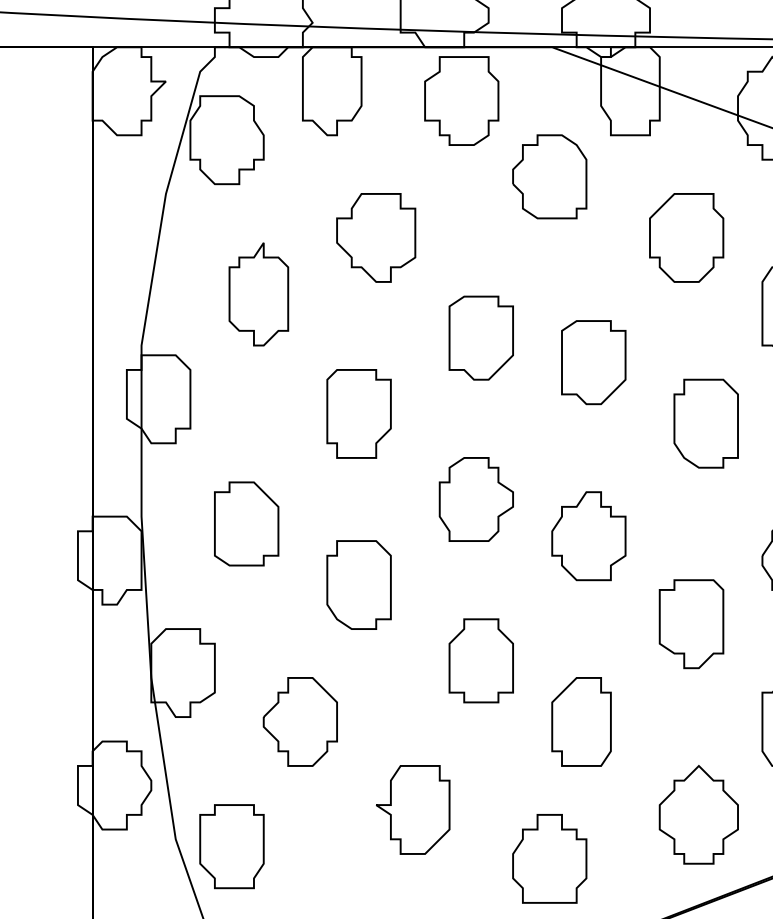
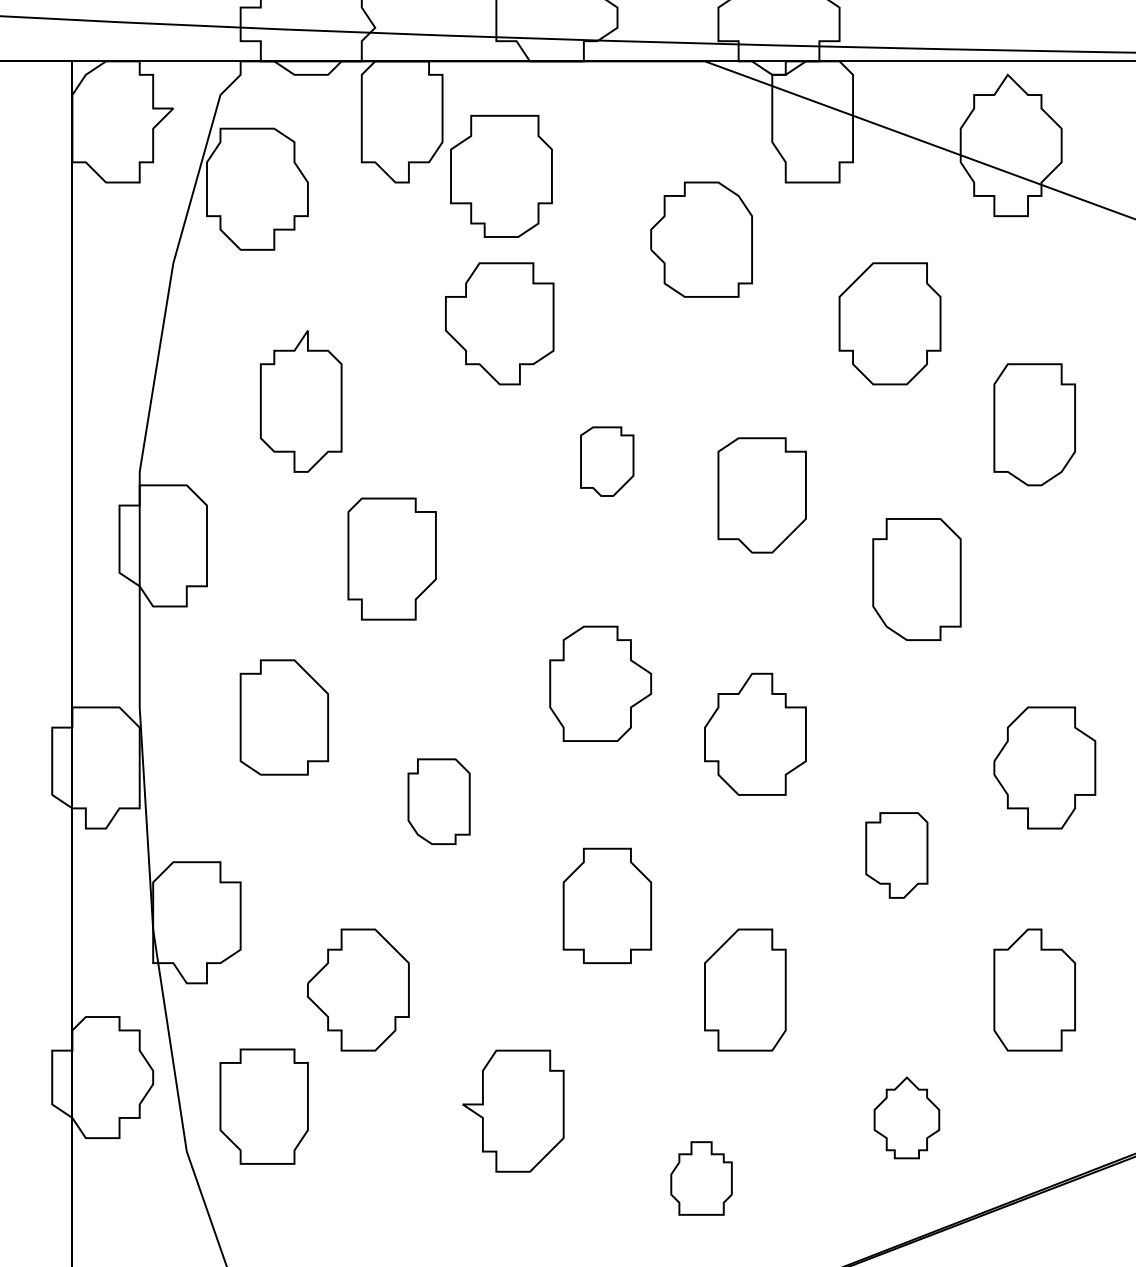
part: (461, 100) -> (501, 175), moved
part: (376, 237) -> (499, 323), moved
part: (480, 337) -> (606, 461), size x0.6
part: (358, 413) -> (391, 558), moved
part: (358, 584) -> (438, 801), size x0.7
part: (691, 624) -> (896, 855), size x0.7
part: (698, 814) -> (906, 1117), size x0.6
part: (231, 846) -> (263, 1106), moved
part: (549, 858) -> (701, 1178), size x0.6

